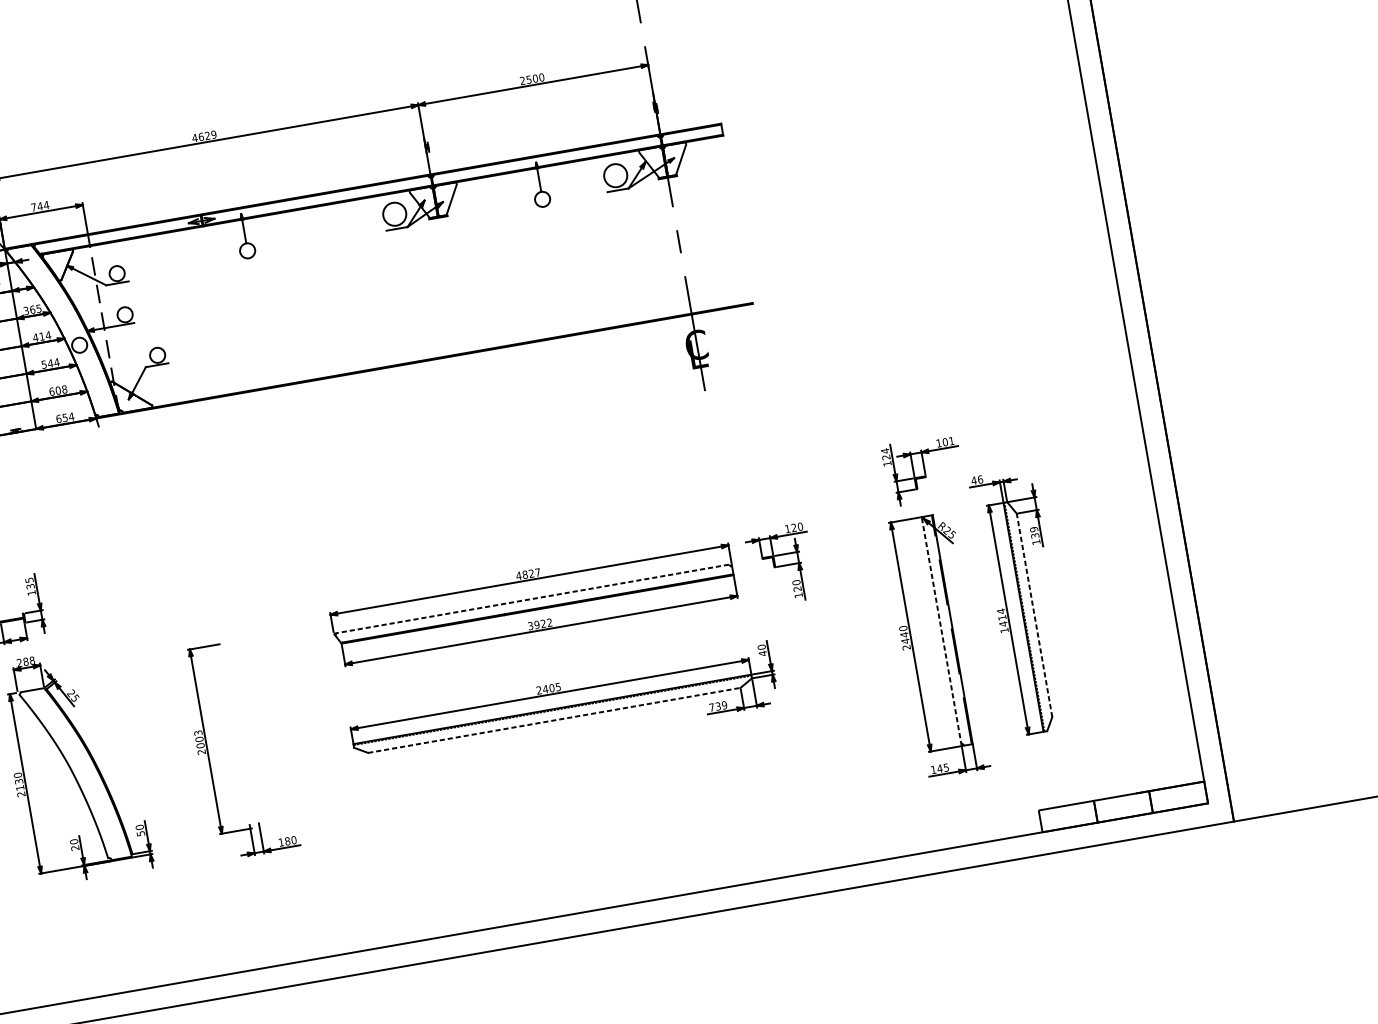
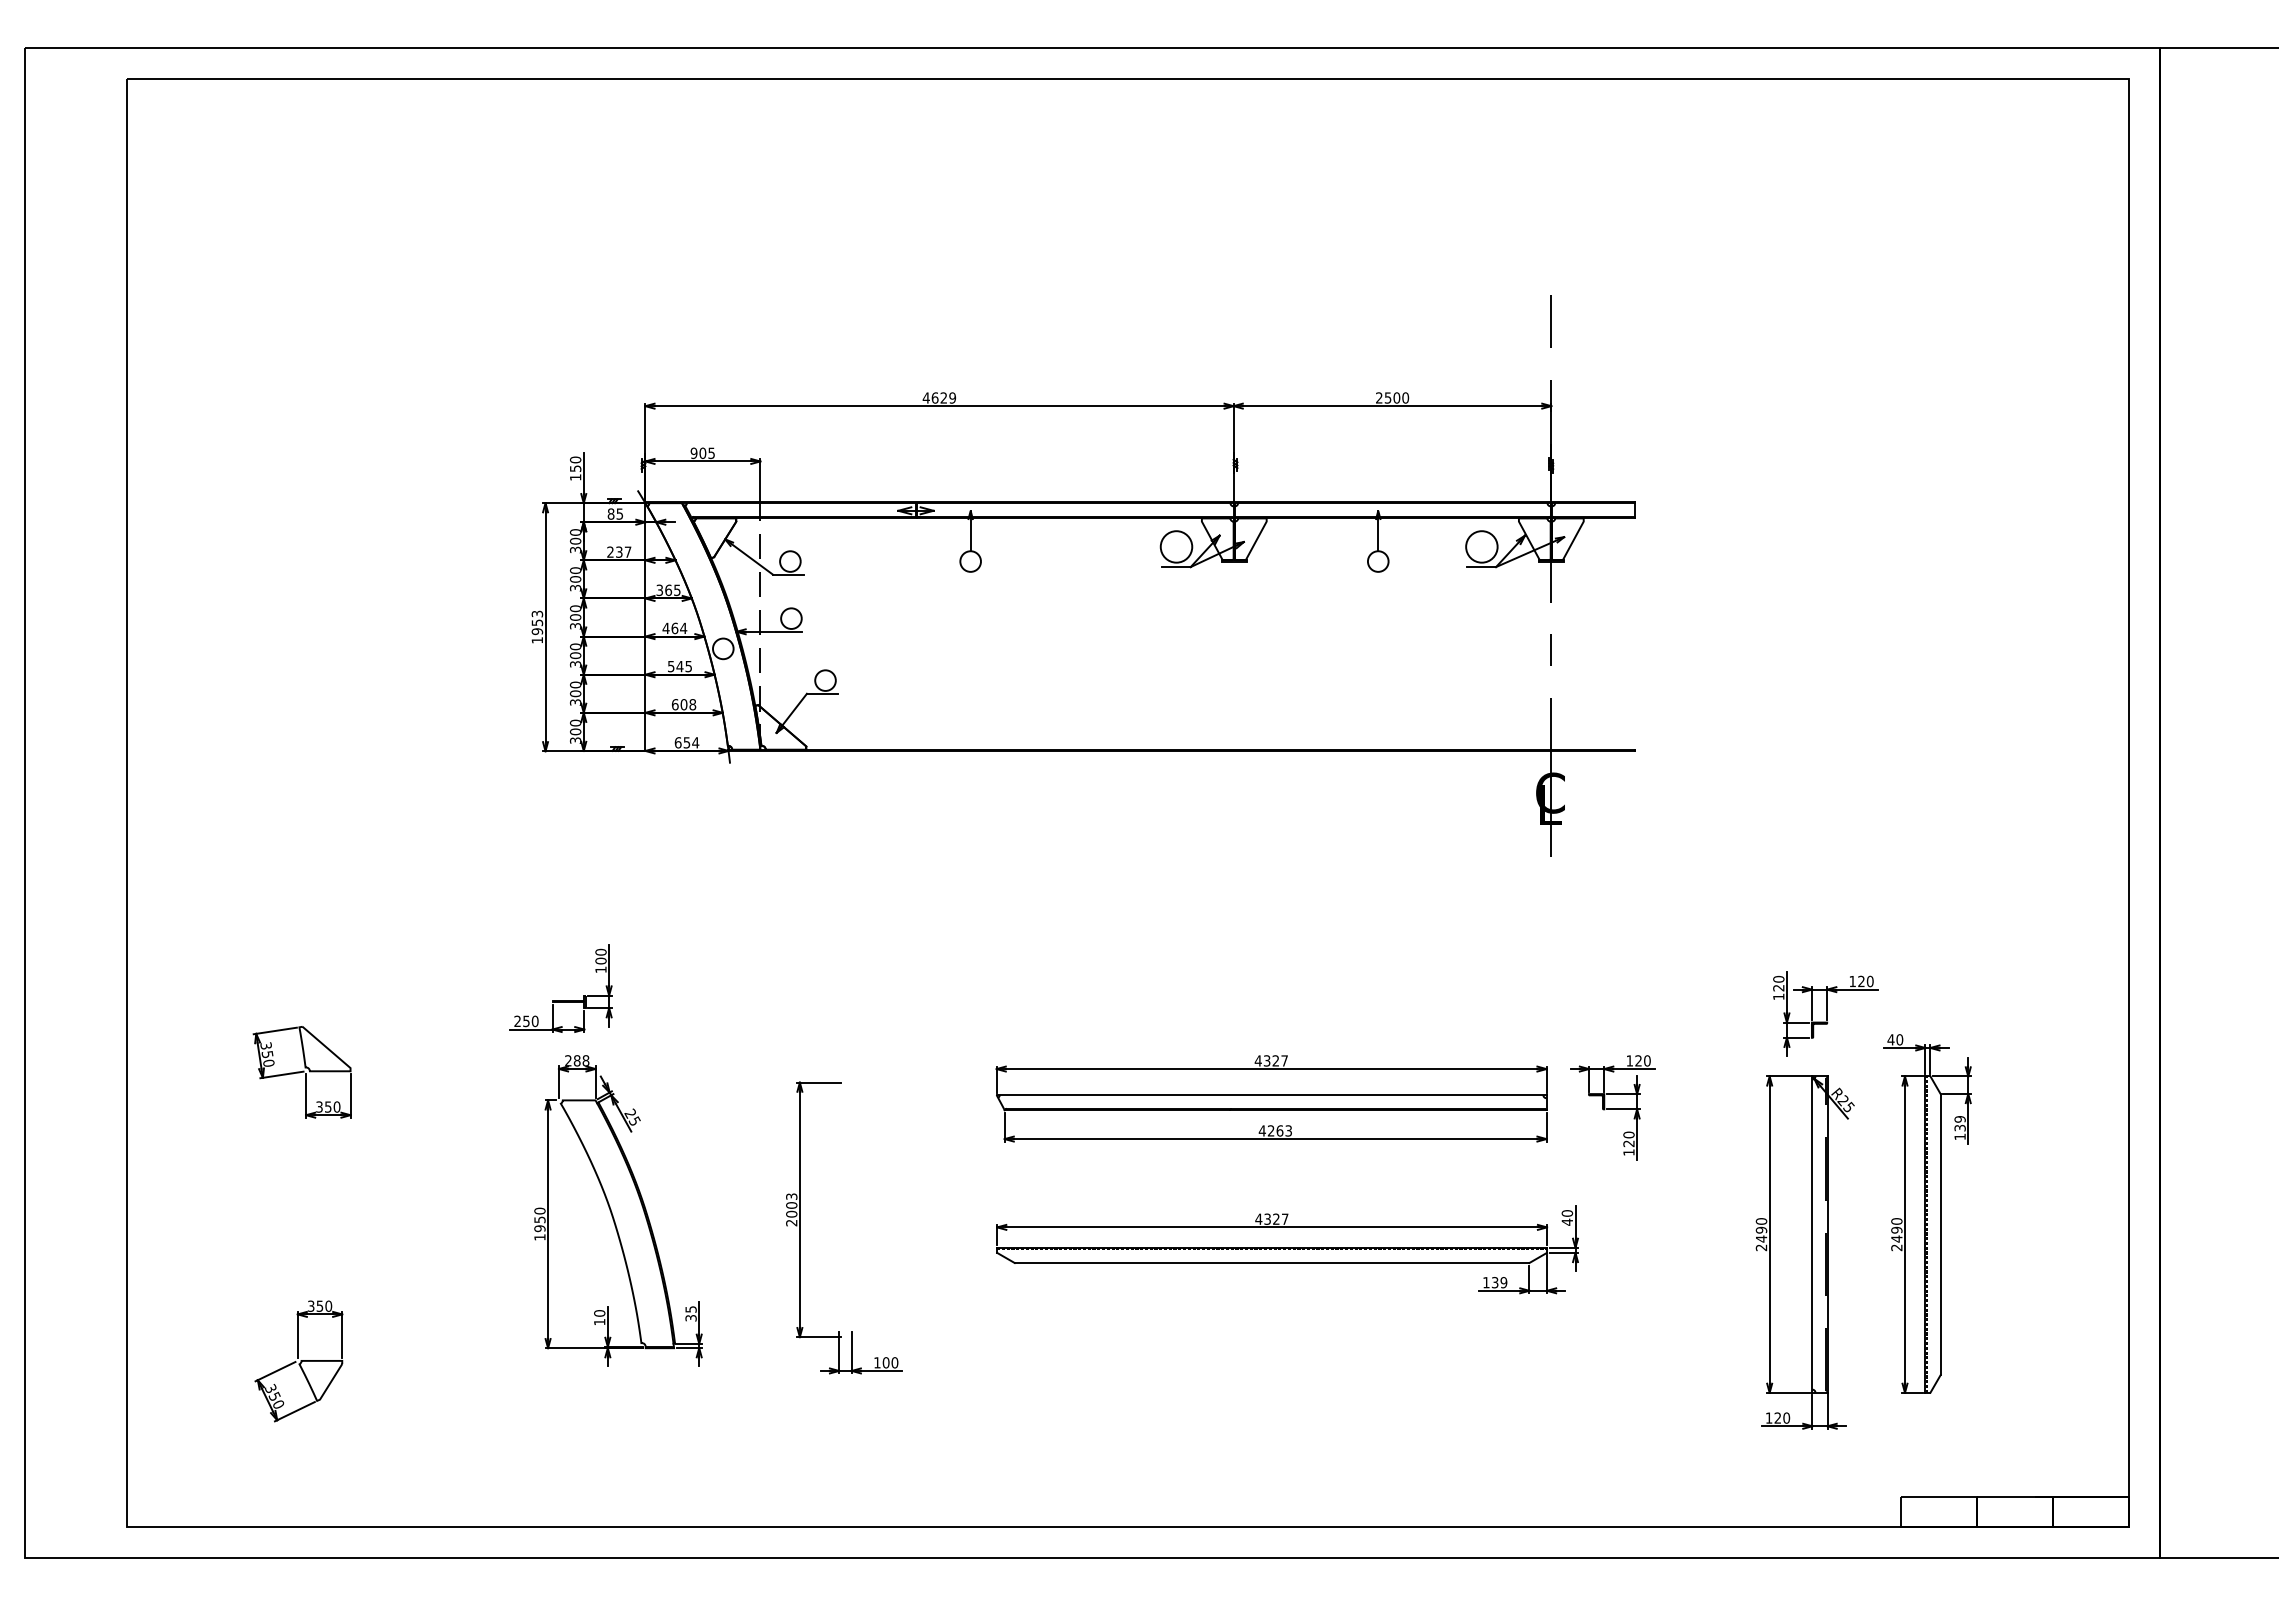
text: (39, 206) -> (702, 453), 744 -> 905
text: (41, 336) -> (674, 628), 414 -> 464
text: (56, 362) -> (688, 666), 544 -> 545
text: (948, 441) -> (1865, 981), 101 -> 120
text: (884, 450) -> (1778, 978), 124 -> 120
text: (980, 479) -> (1899, 1039), 46 -> 40
text: (524, 574) -> (1266, 1060), 4827 -> 4327
text: (29, 583) -> (600, 956), 135 -> 100
line: (532, 599) -> (1271, 1095), dashed -> solid
line: (1034, 615) -> (1940, 1234), dashed -> solid
text: (1002, 620) -> (1896, 1234), 1414 -> 2490
text: (539, 624) -> (1274, 1130), 3922 -> 4263
line: (941, 631) -> (1812, 1234), dashed -> solid
text: (904, 634) -> (1761, 1229), 2440 -> 2490
text: (548, 688) -> (1271, 1218), 2405 -> 4327
text: (711, 707) -> (1486, 1282), 739 -> 139
line: (554, 720) -> (1272, 1263), dashed -> solid
text: (943, 767) -> (1782, 1417), 145 -> 120
text: (19, 787) -> (539, 1228), 2130 -> 1950
text: (139, 830) -> (690, 1313), 50 -> 35
text: (287, 841) -> (885, 1362), 180 -> 100
text: (75, 848) -> (599, 1322), 20 -> 10

